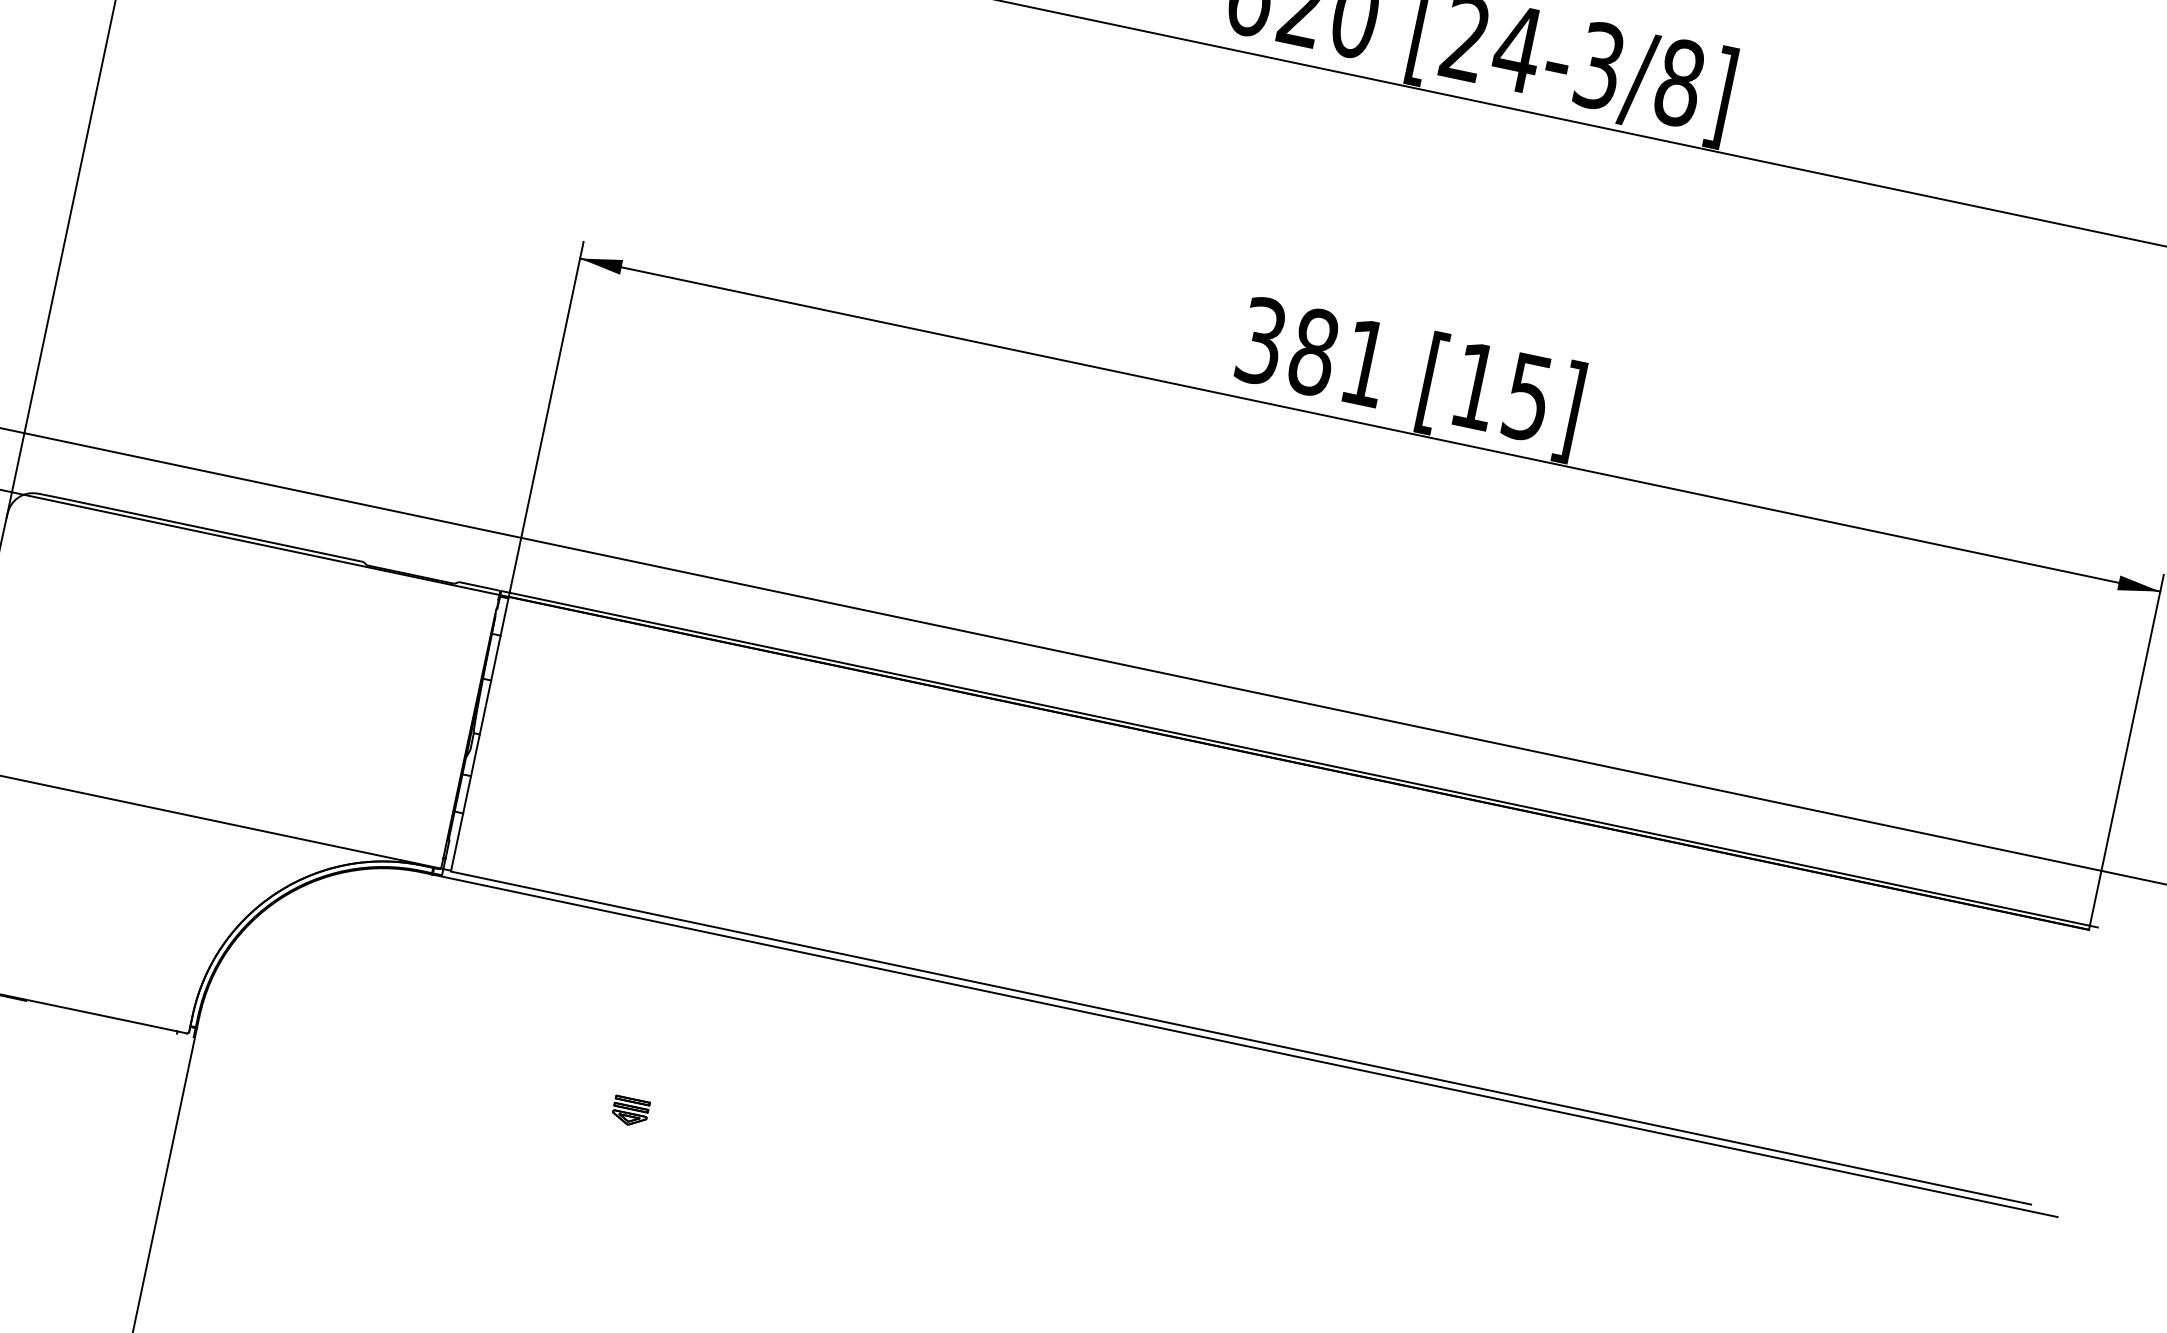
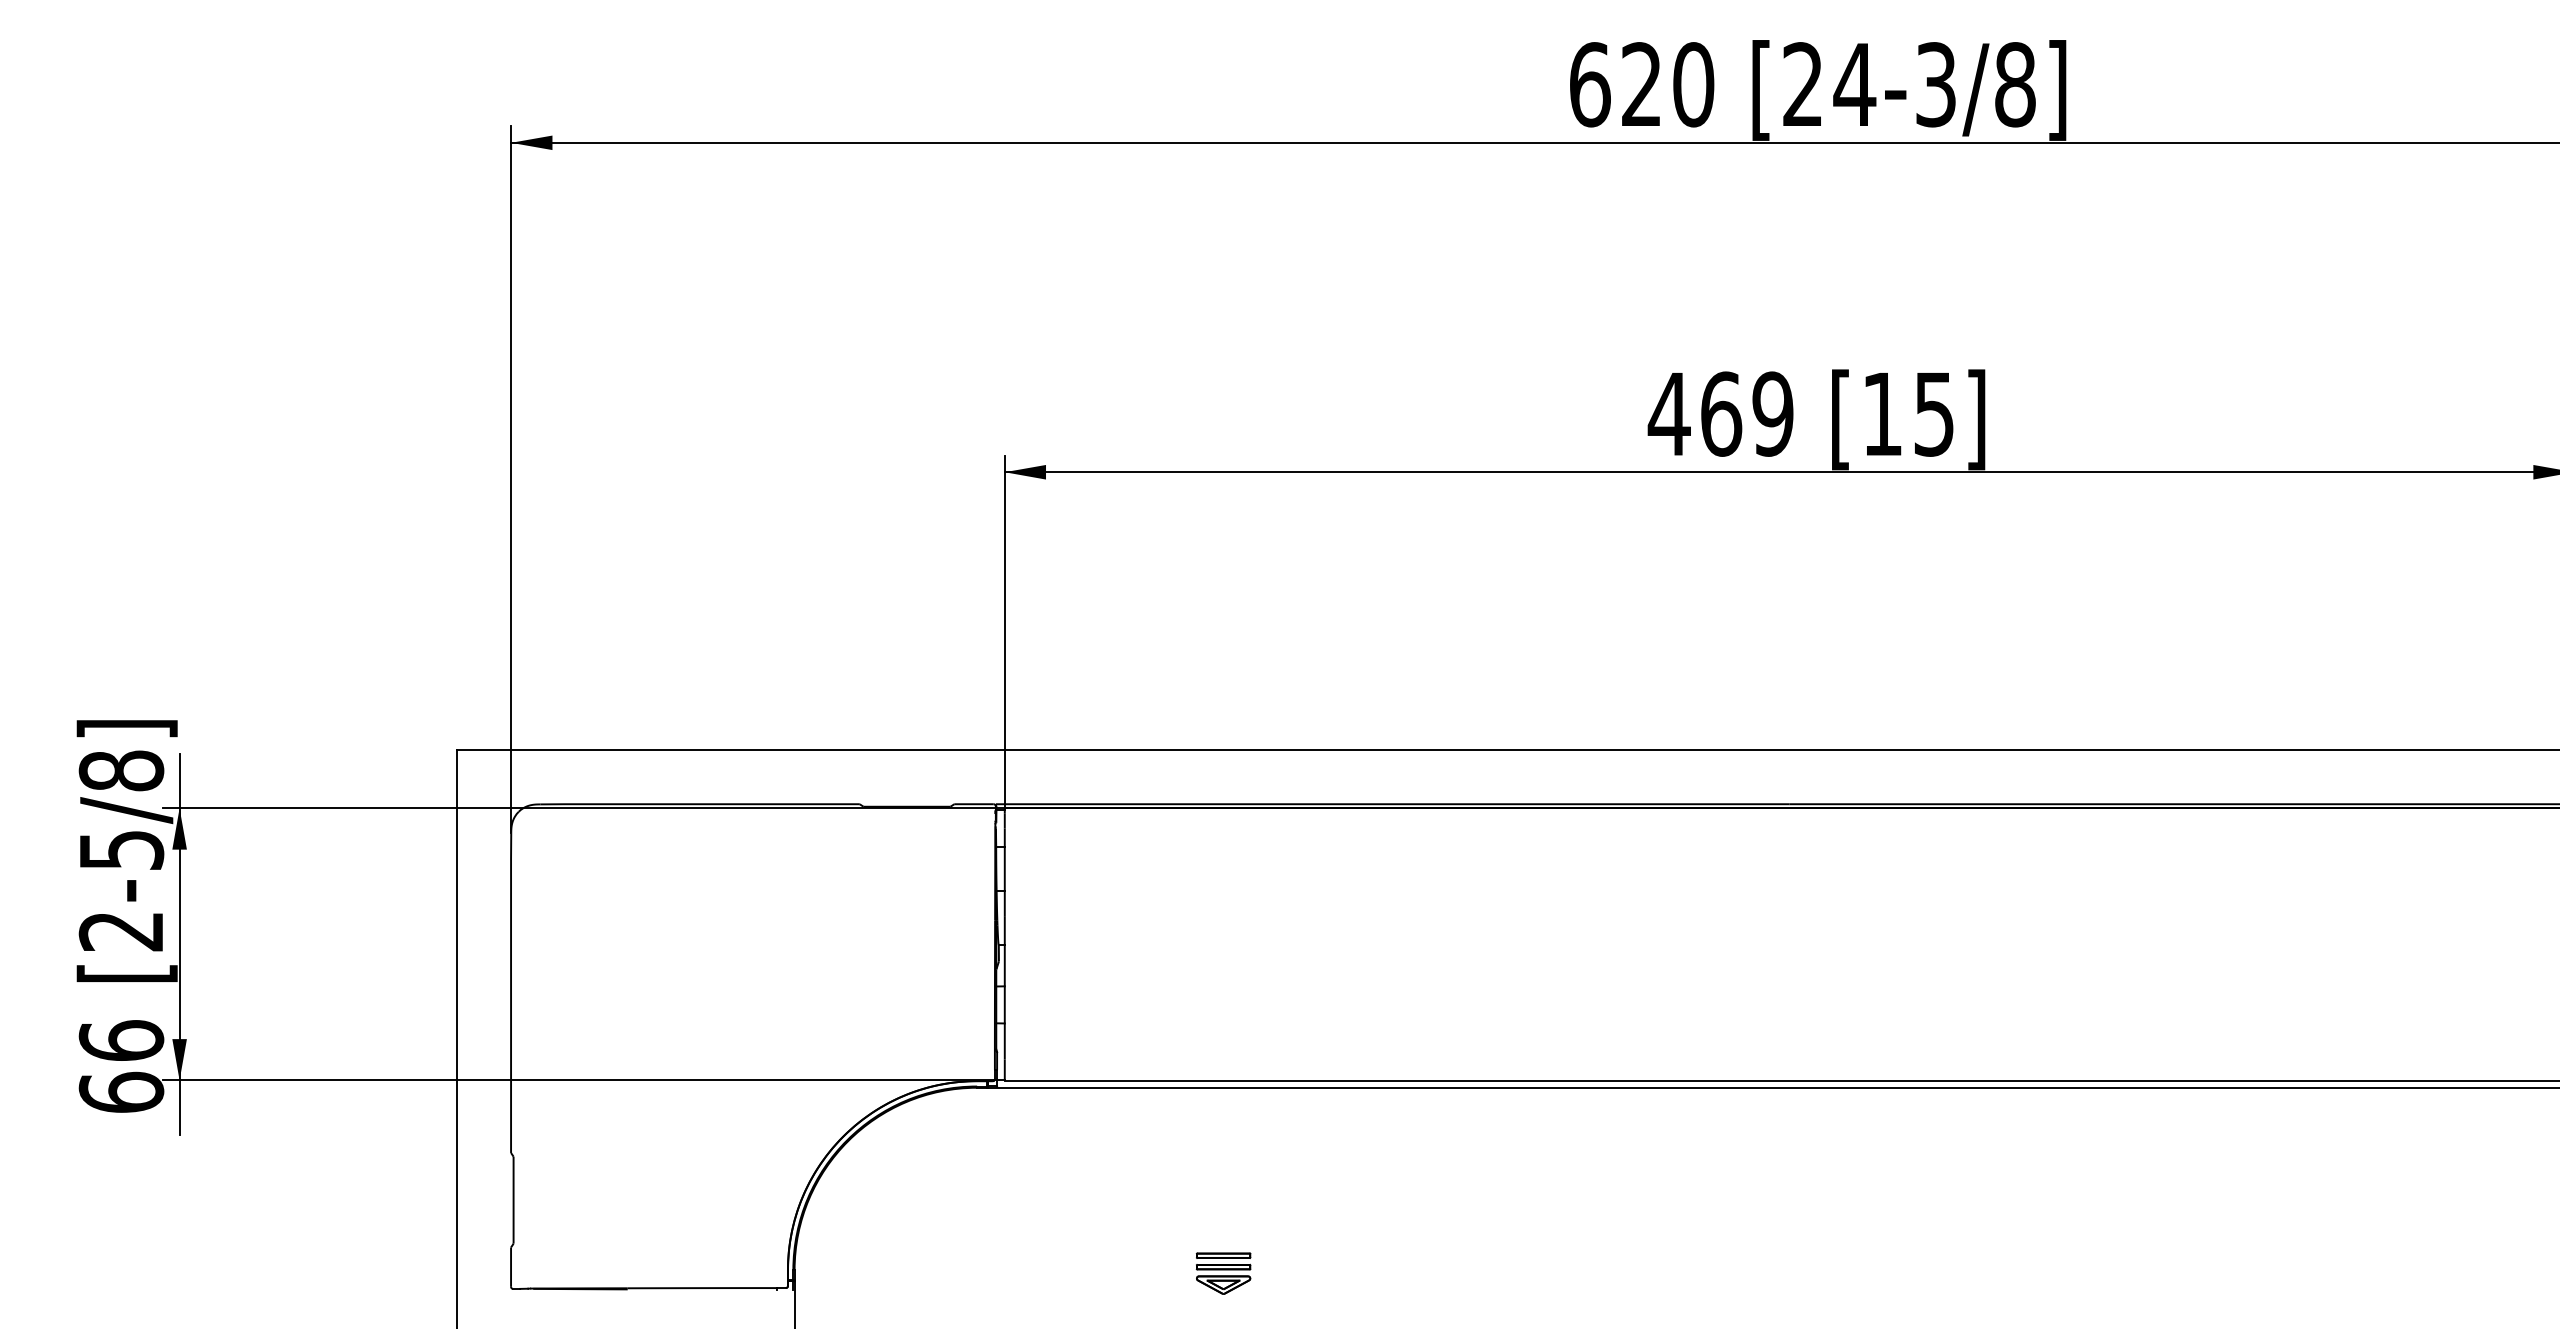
text: (1313, 351) -> (1720, 413), 381 -> 469
part: (630, 1111) -> (1223, 1273), size x1.6

